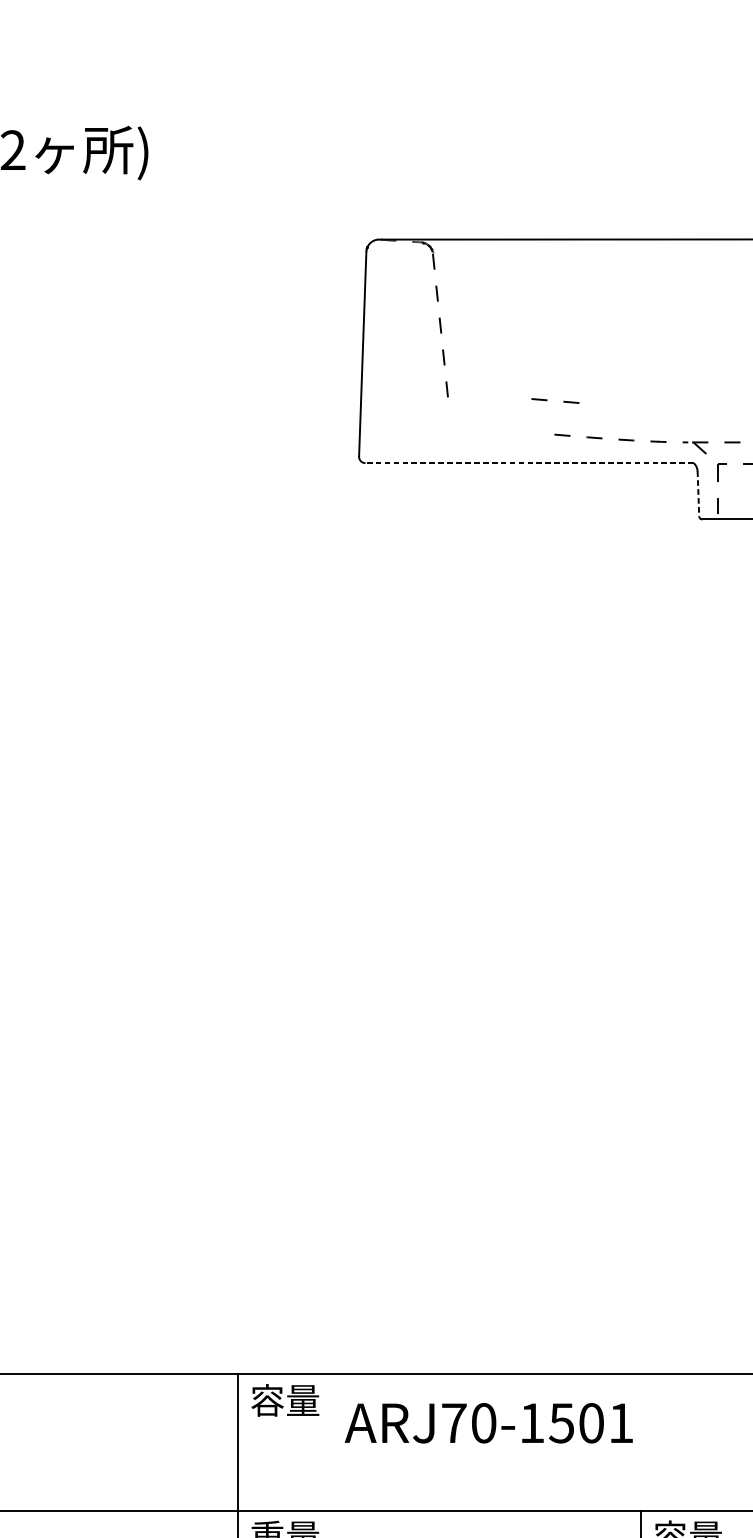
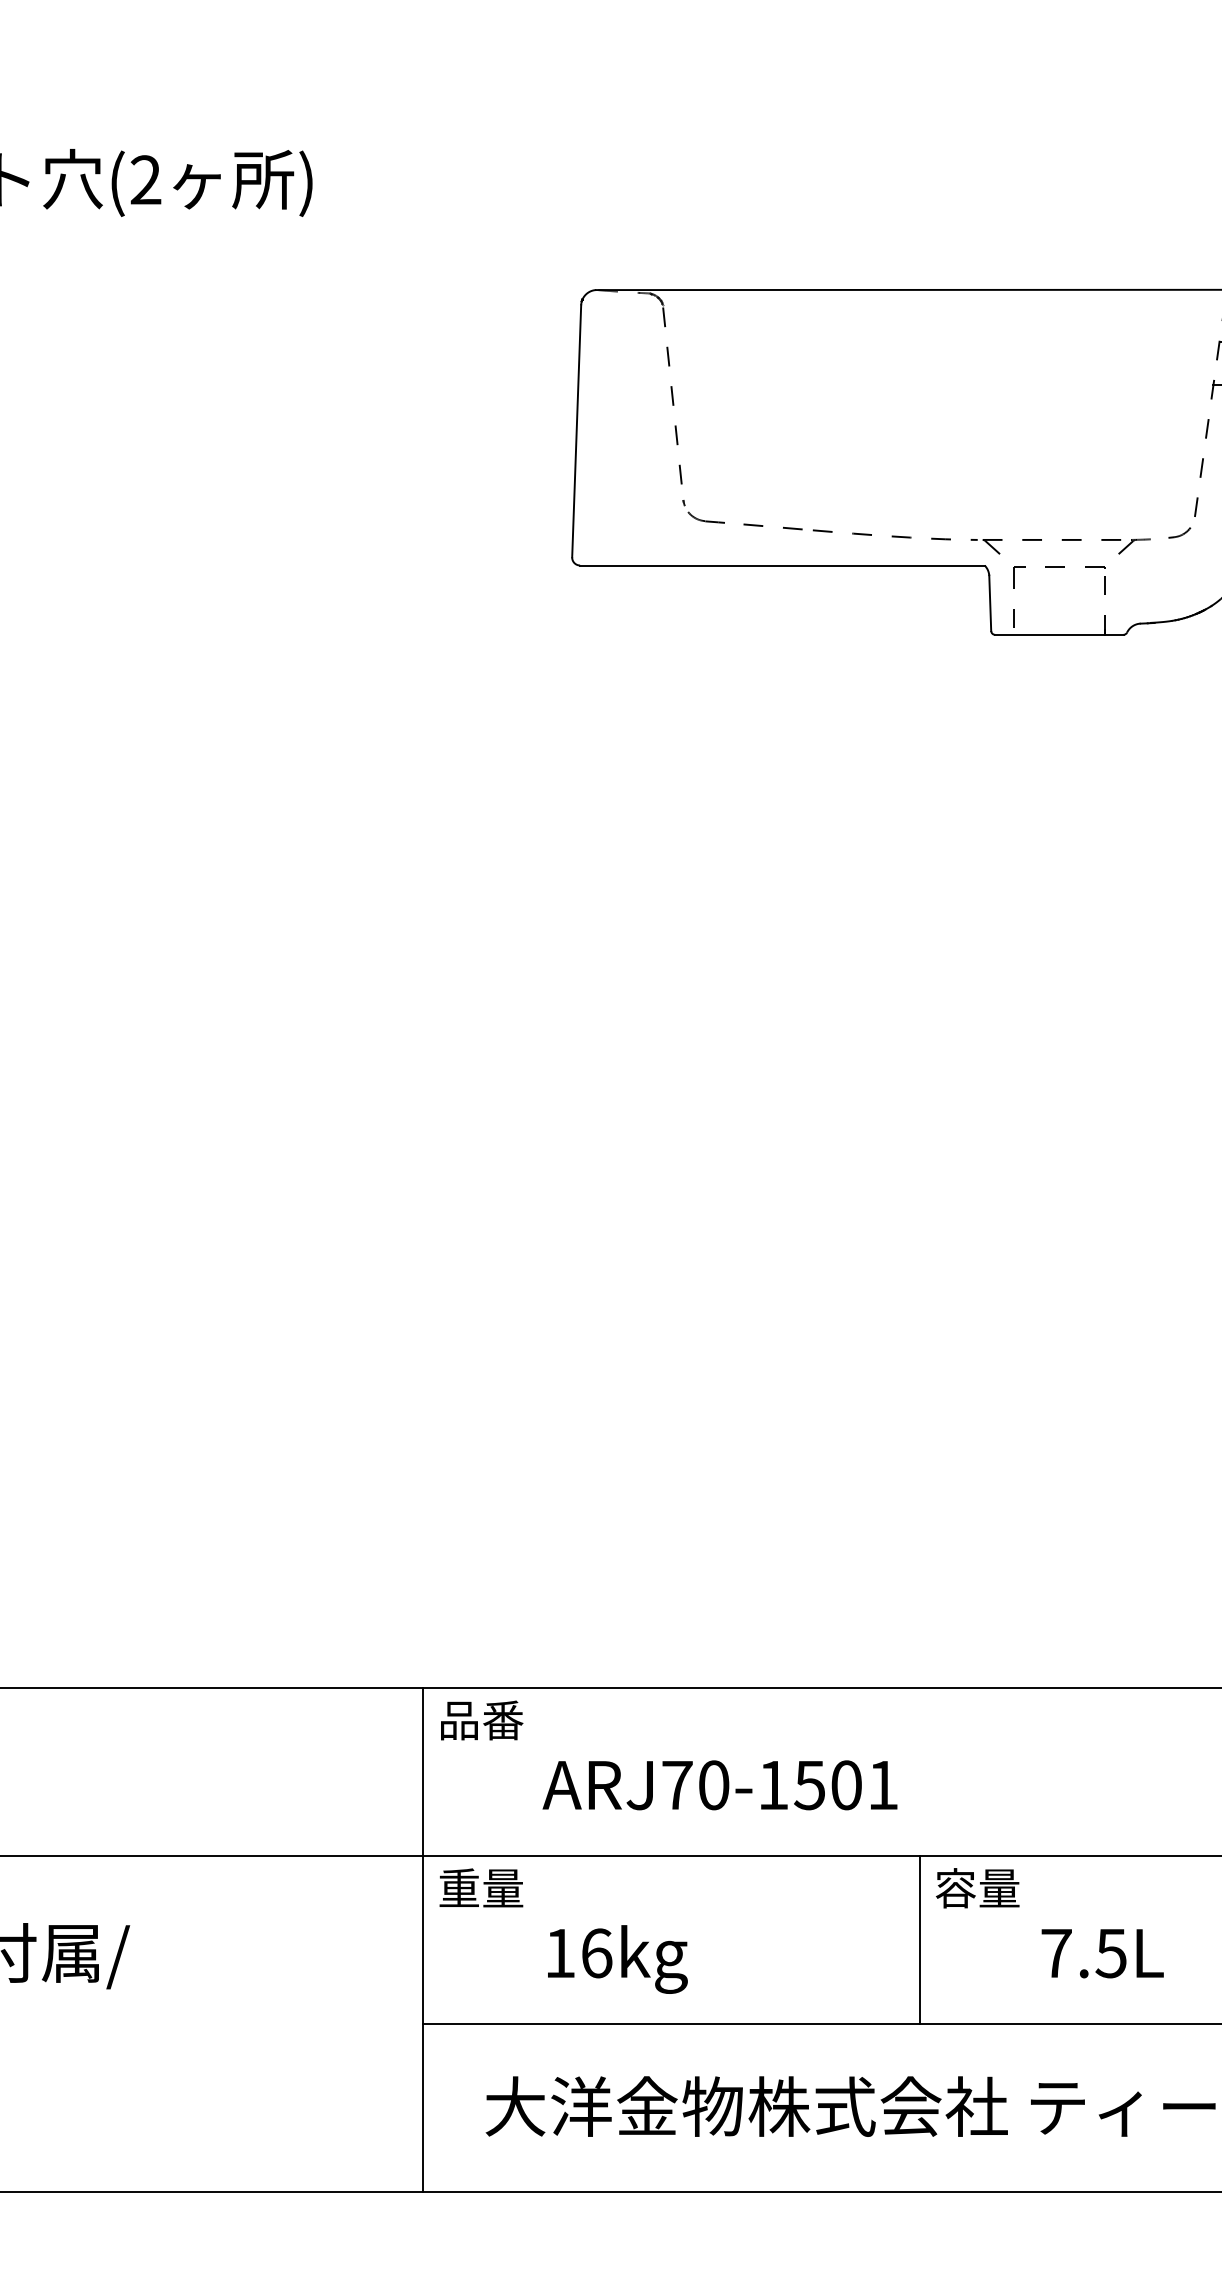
line: (547, 400) -> (763, 526), moved
part: (464, 425) -> (702, 519), added
line: (528, 463) -> (781, 565), dashed -> solid
line: (698, 494) -> (990, 603), dashed -> solid
text: (285, 1400) -> (481, 1720), 容量 -> 品番
text: (488, 1423) -> (719, 1785), moved

